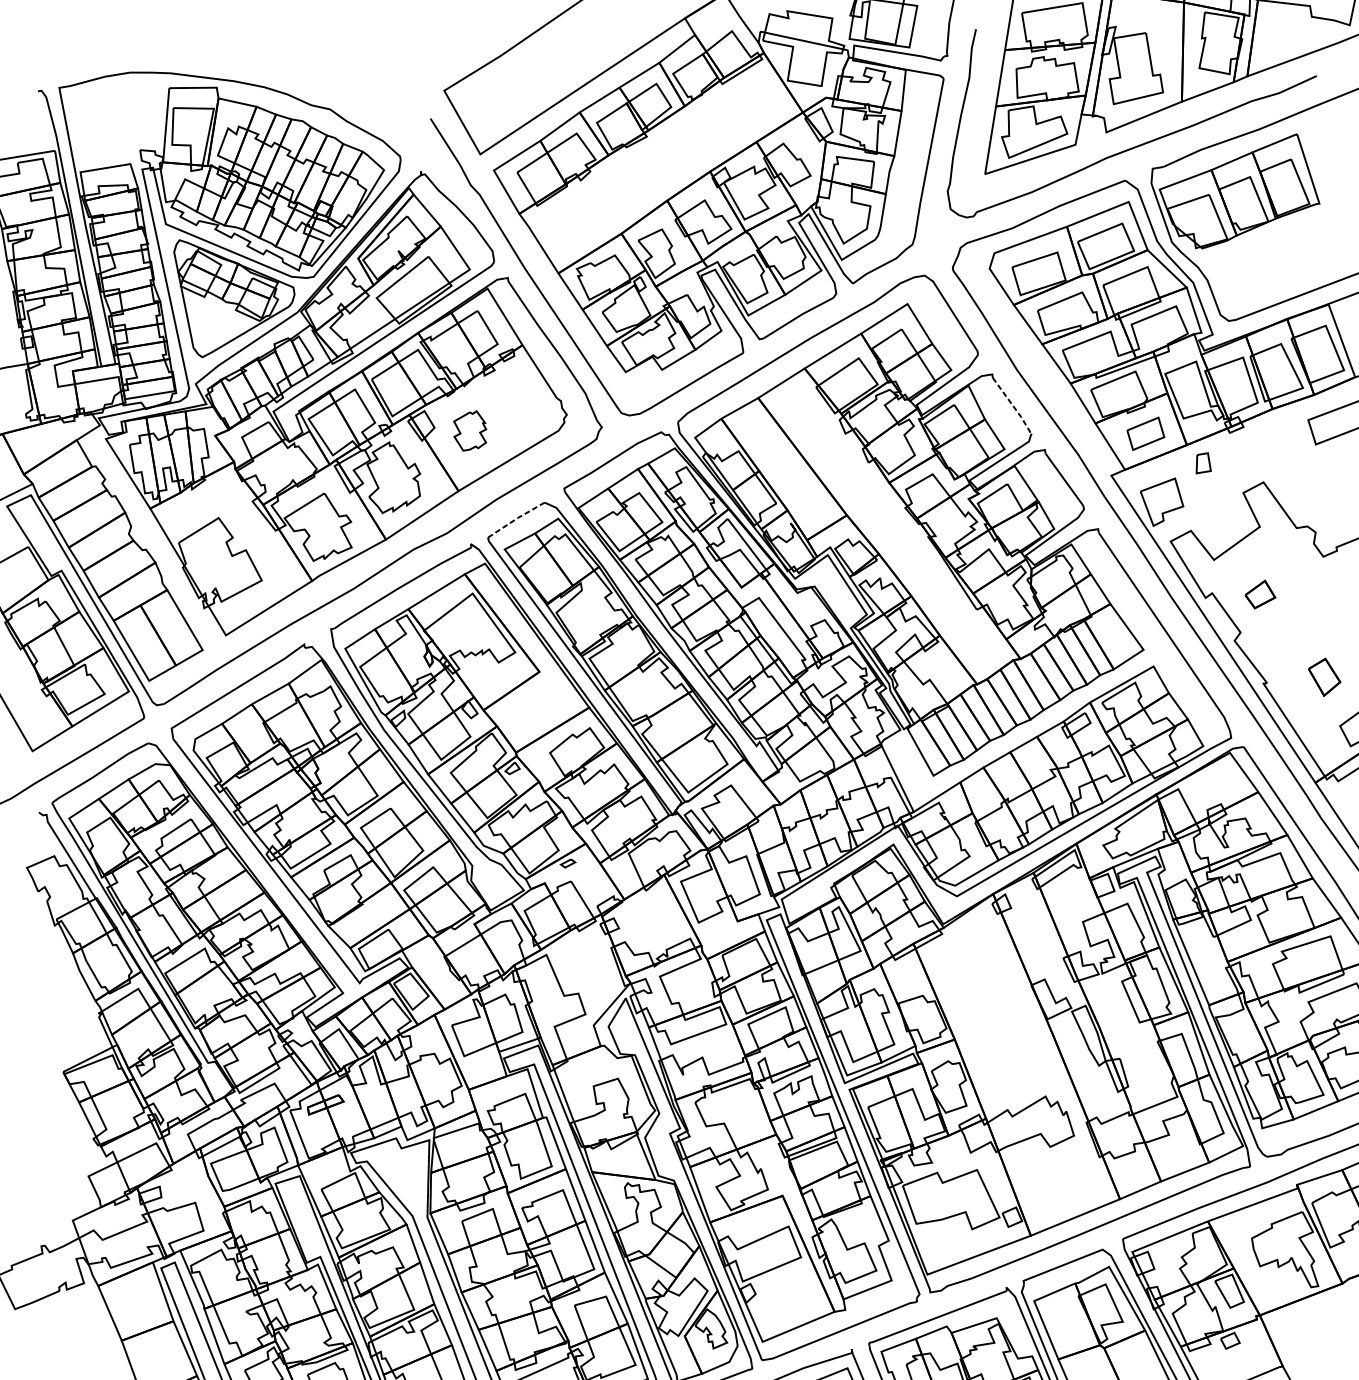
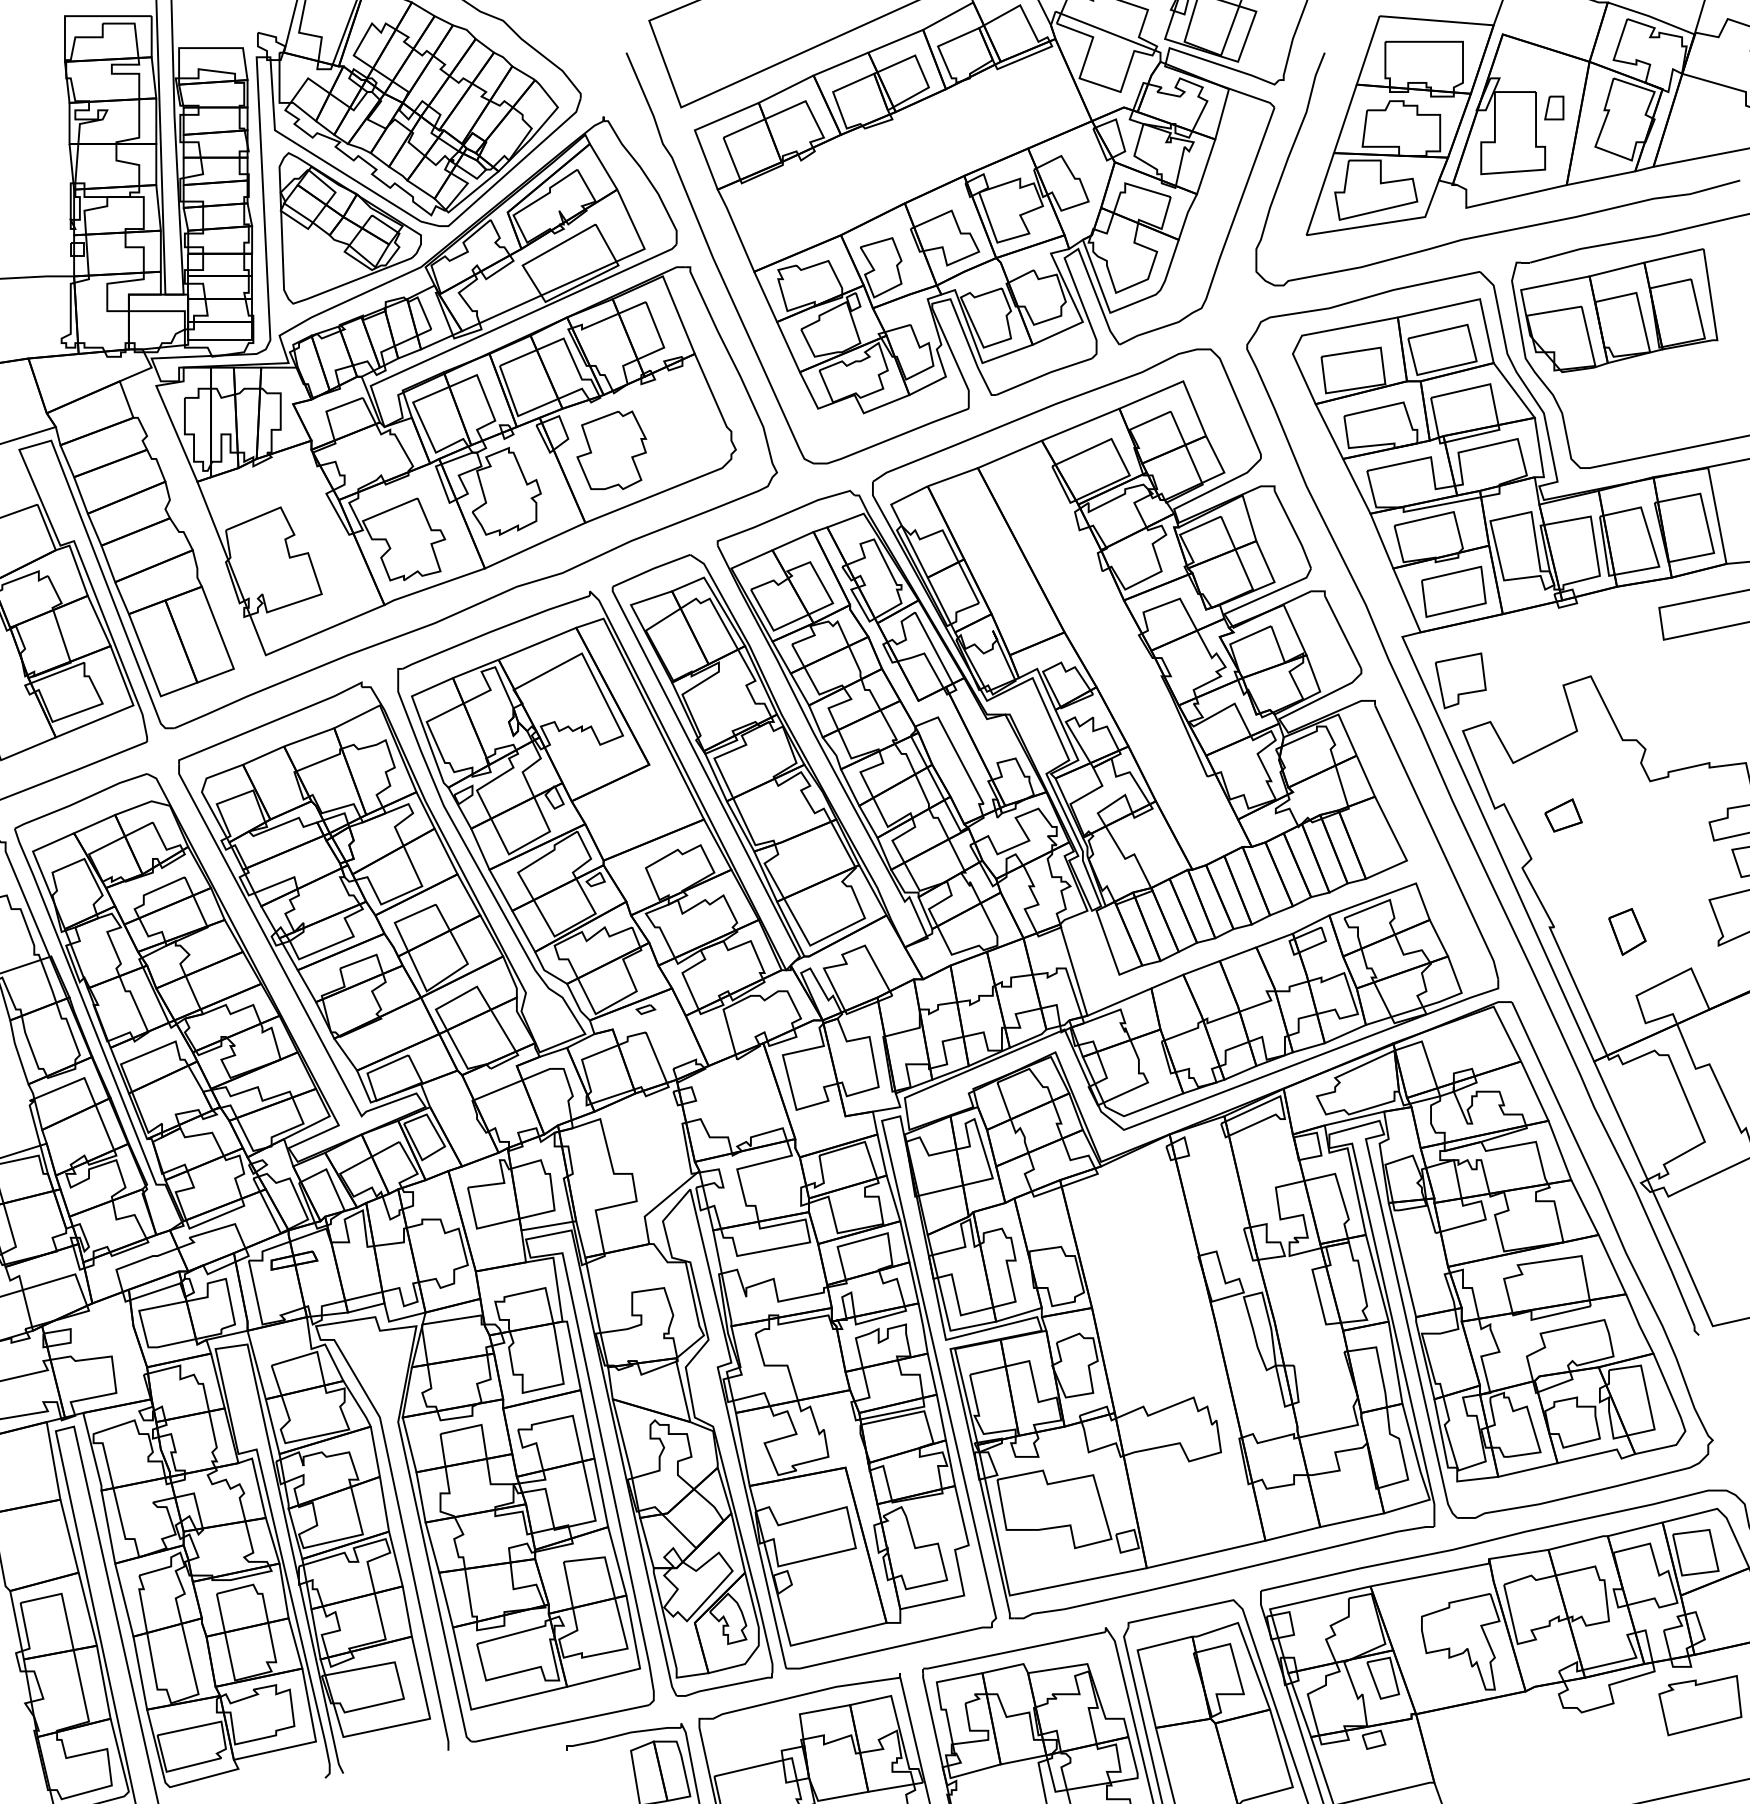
line: (1013, 406) -> (1294, 530), dashed -> solid
part: (469, 430) -> (611, 449), size x1.67
part: (1145, 433) -> (1453, 591), size x1.43
part: (1202, 462) -> (1554, 107), moved
line: (516, 519) -> (651, 569), dashed -> solid

